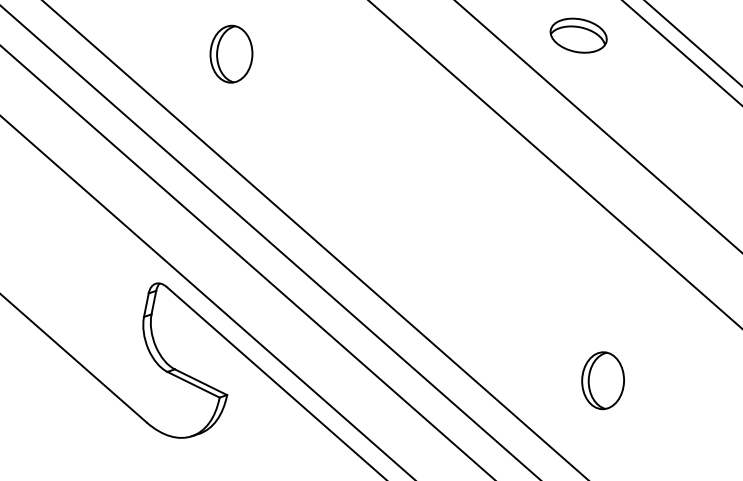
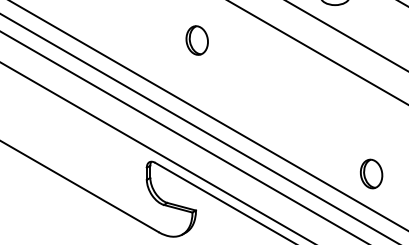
part: (230, 53) -> (196, 40), moved
part: (603, 379) -> (371, 173), moved

